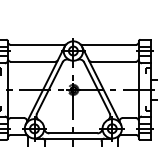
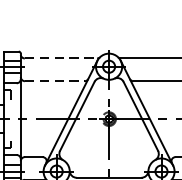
line: (37, 44) -> (60, 57), solid -> dashed
line: (33, 61) -> (55, 80), solid -> dashed

